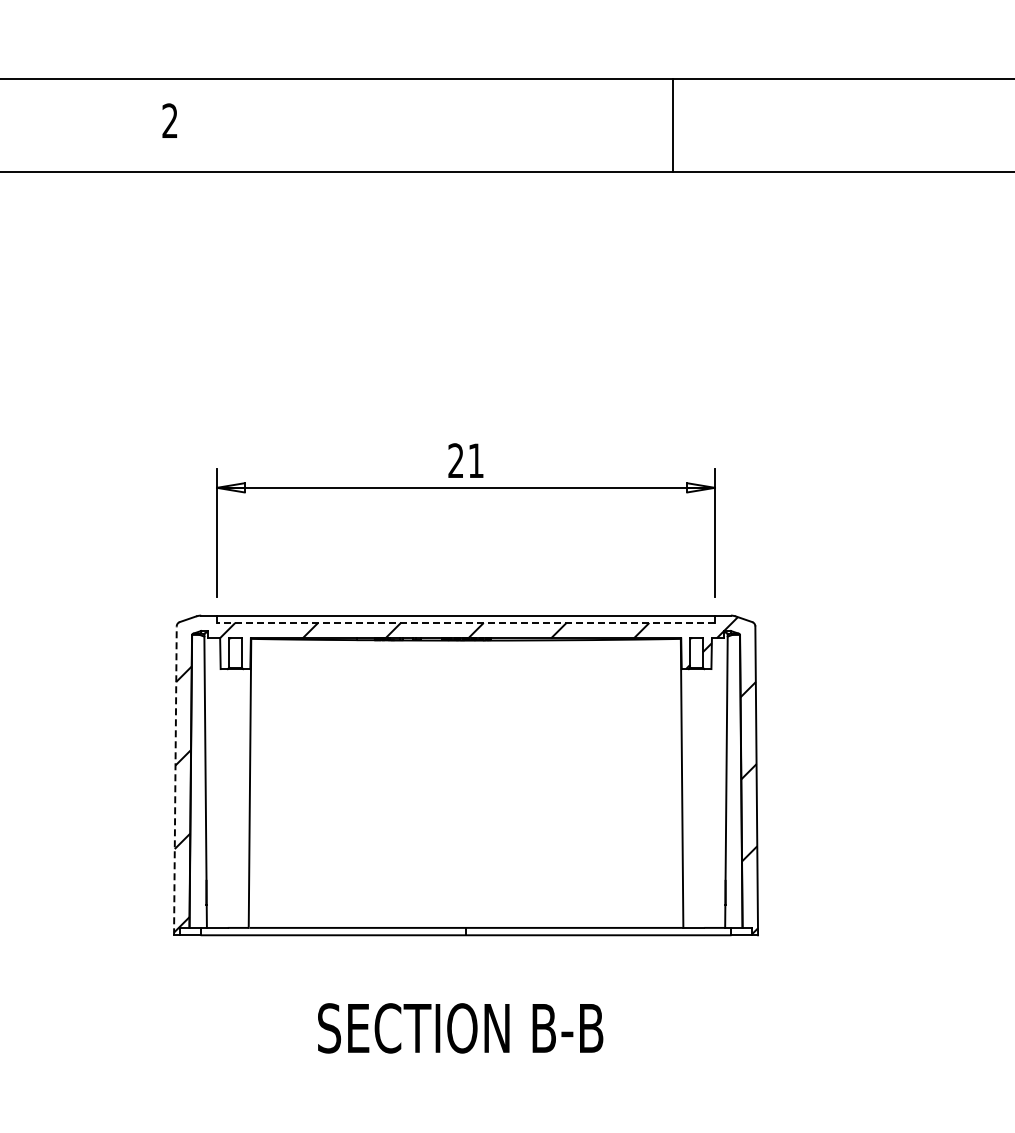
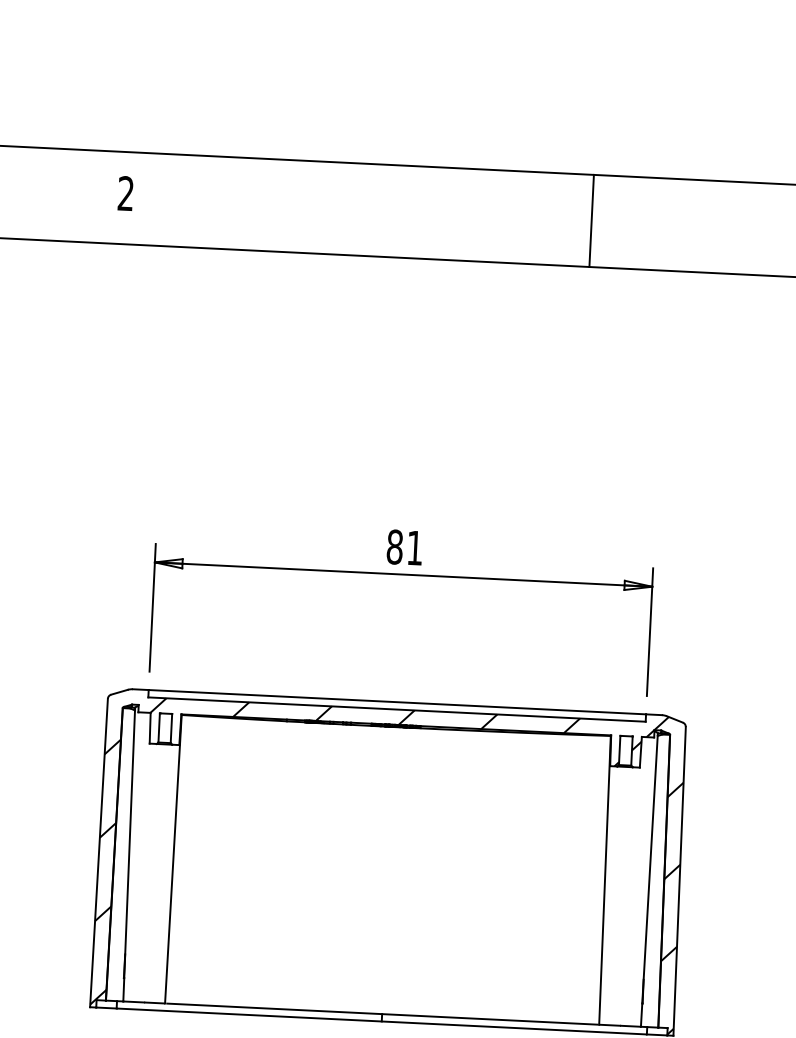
line: (672, 125) -> (591, 221), moved
text: (455, 460) -> (394, 546), 21 -> 81
line: (466, 622) -> (397, 709), dashed -> solid
line: (175, 780) -> (99, 852), dashed -> solid

